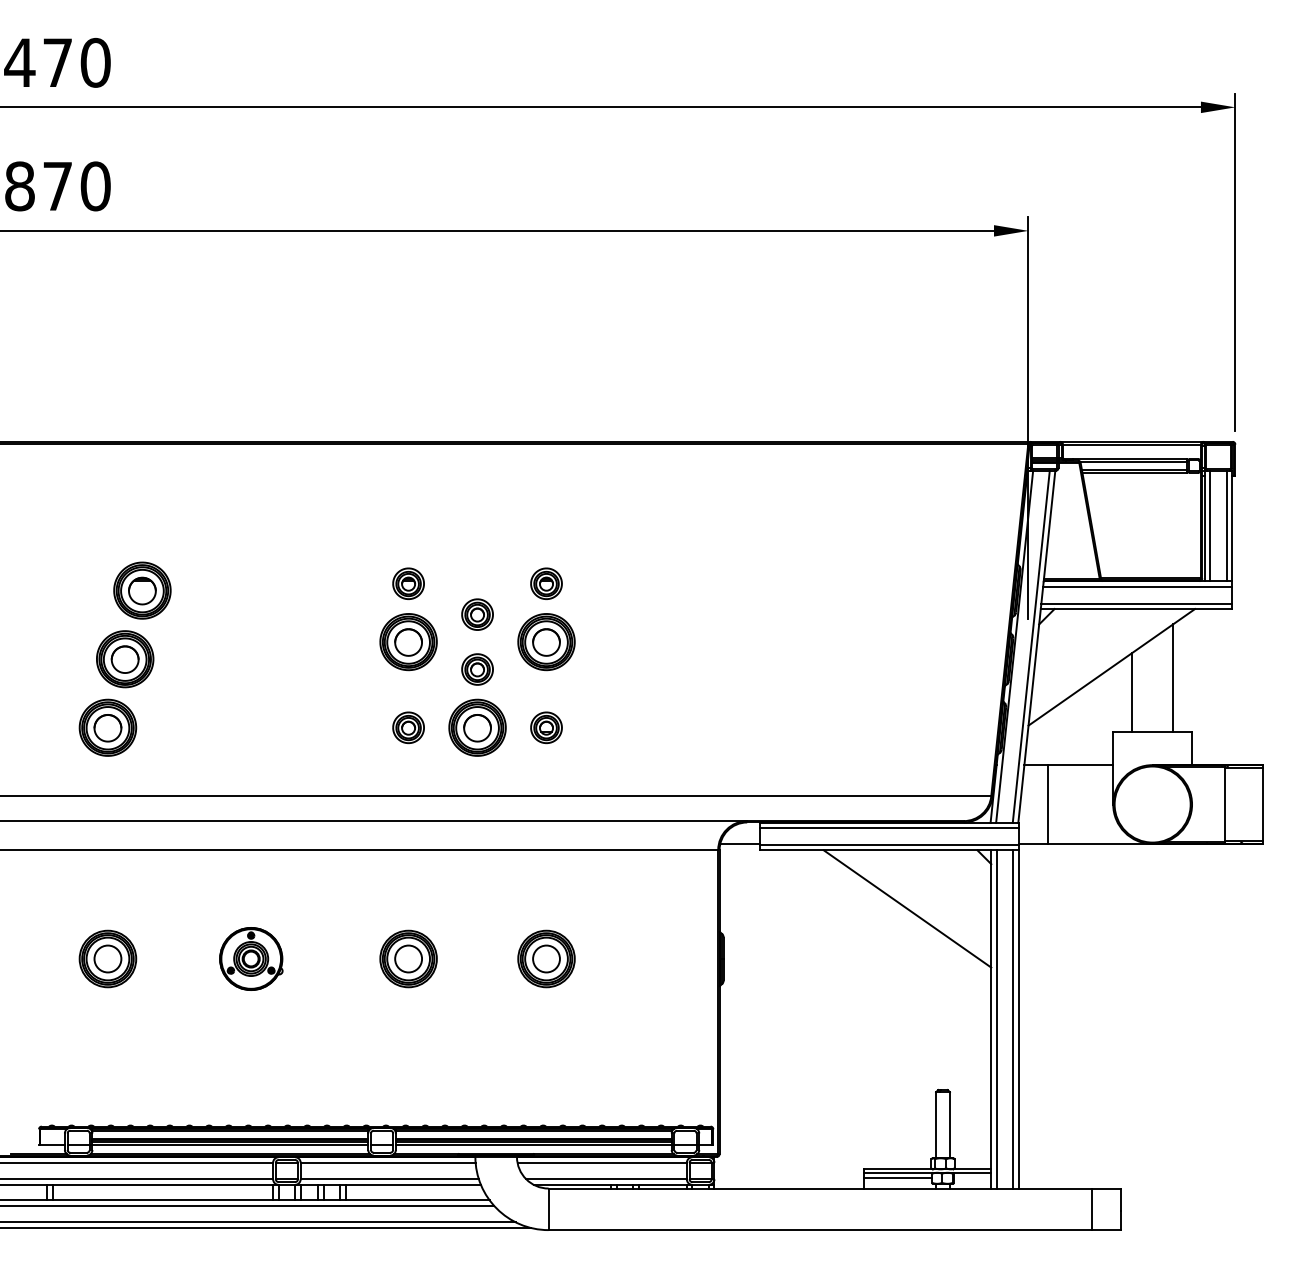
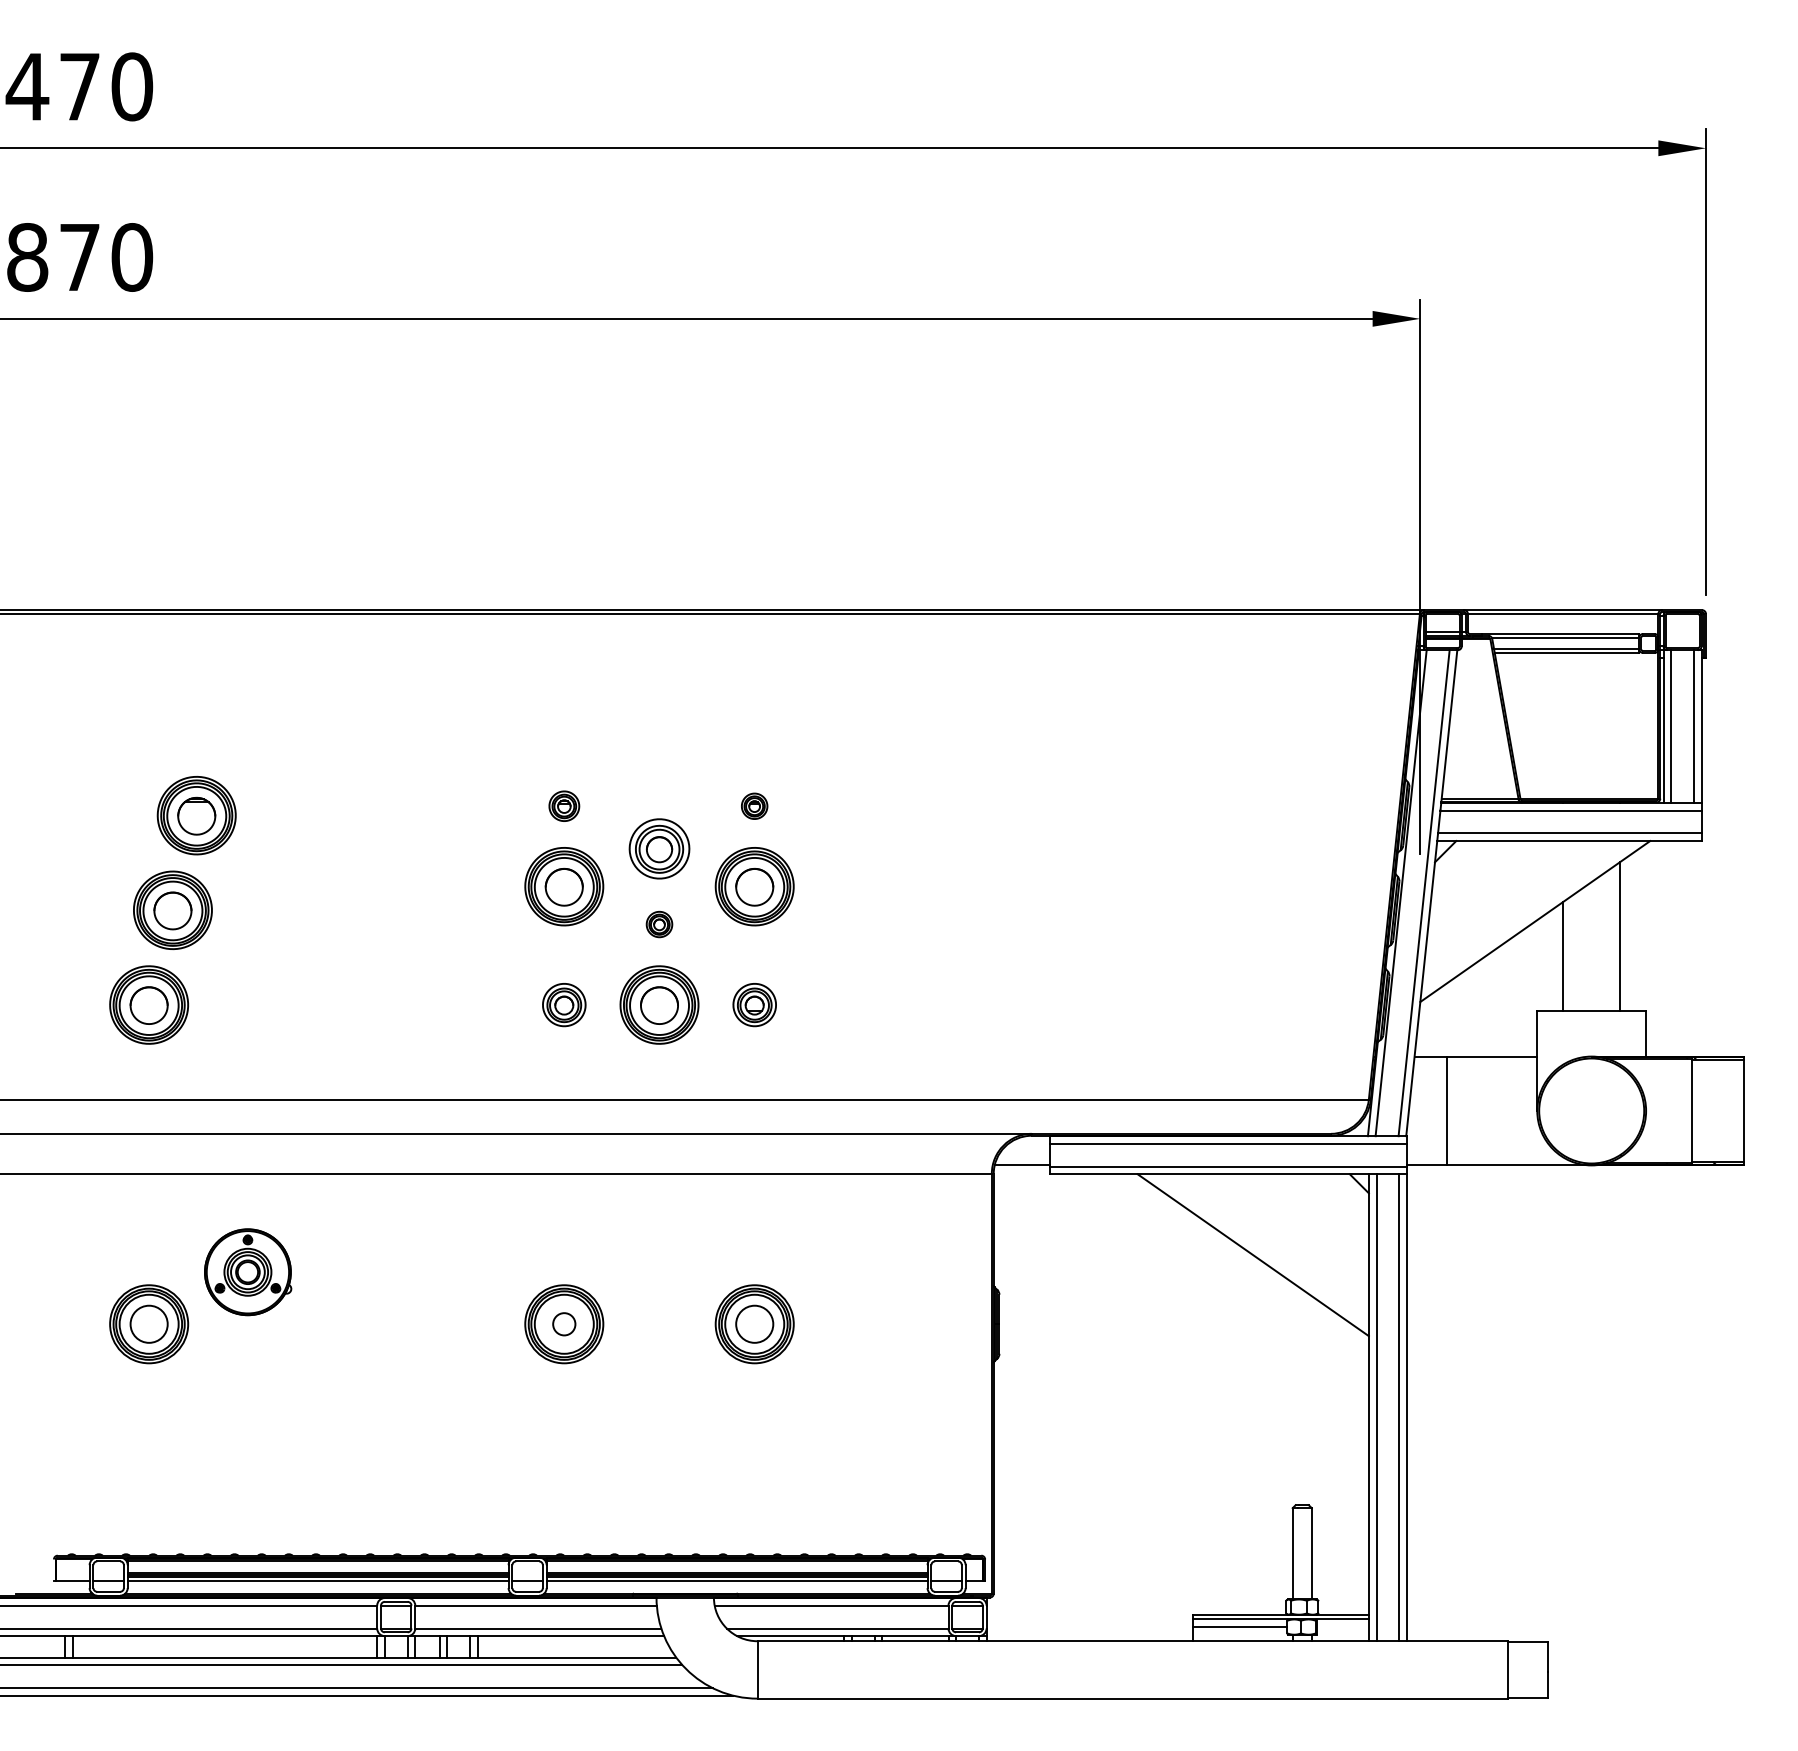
part: (408, 584) -> (564, 806), size x0.7
part: (546, 584) -> (754, 806), size x0.6
part: (477, 614) -> (659, 848), size x1.4
part: (477, 669) -> (659, 924), size x0.6
circle: (408, 958) -> (563, 1323), size x0.6
part: (251, 959) -> (248, 1272), moved

